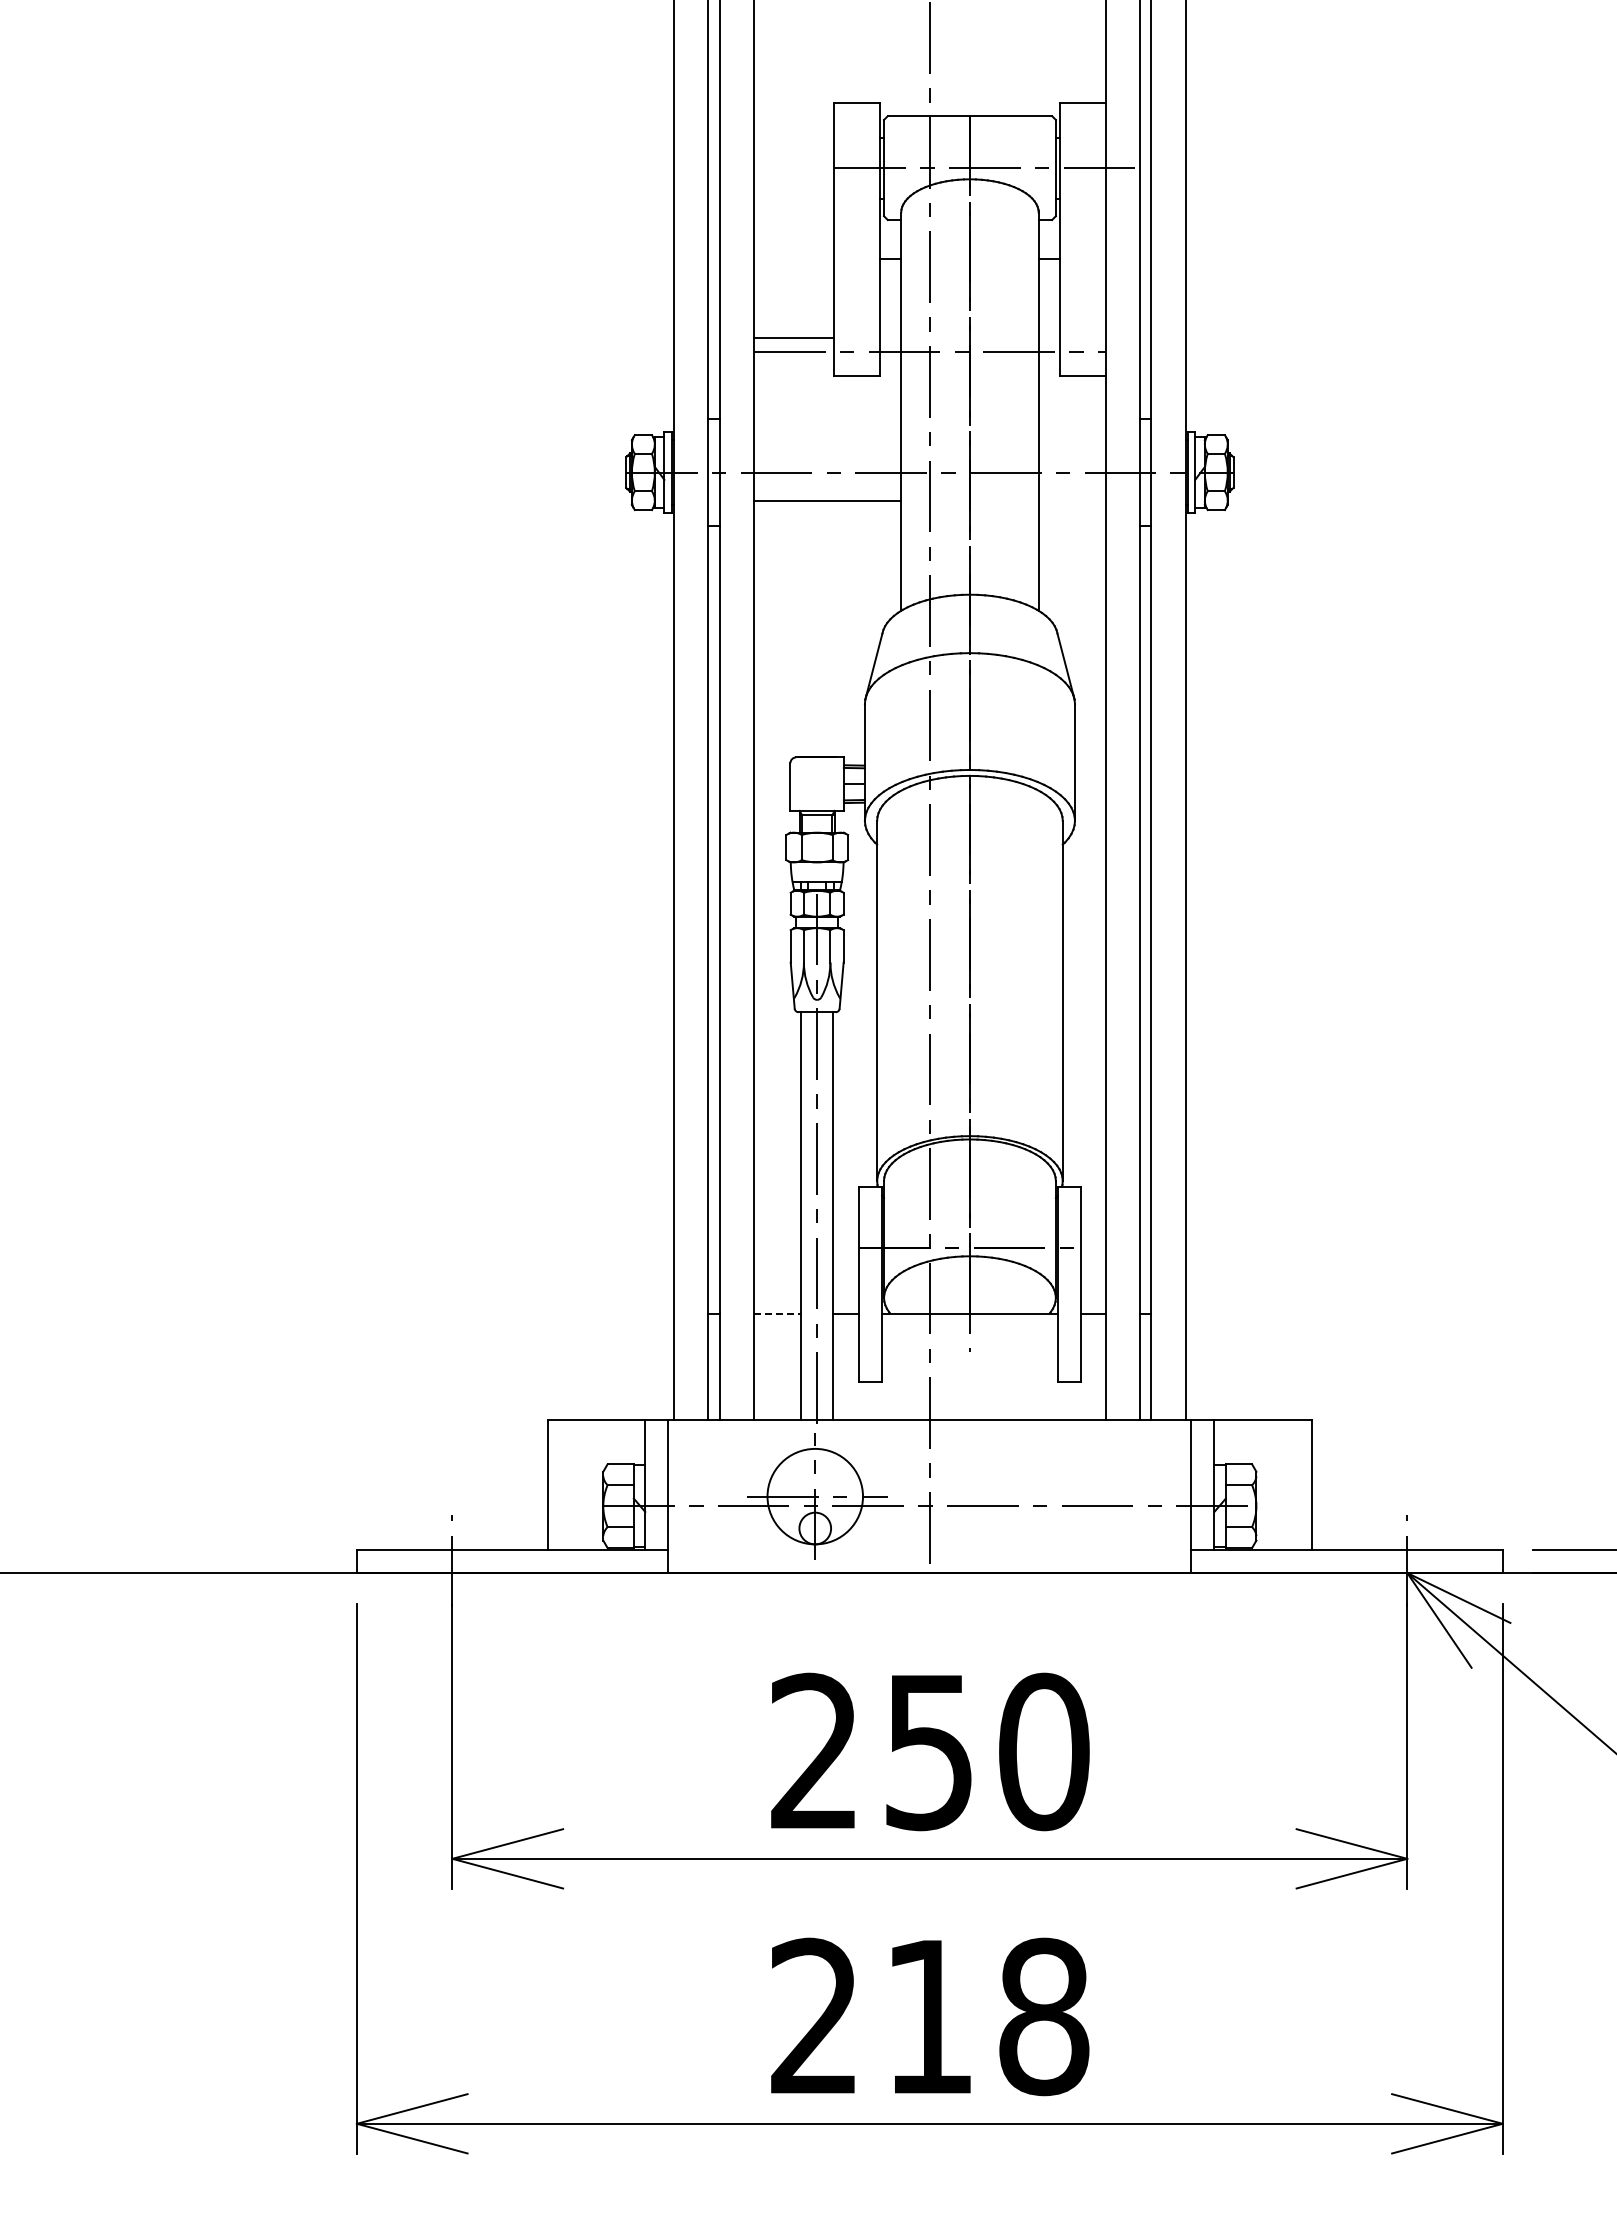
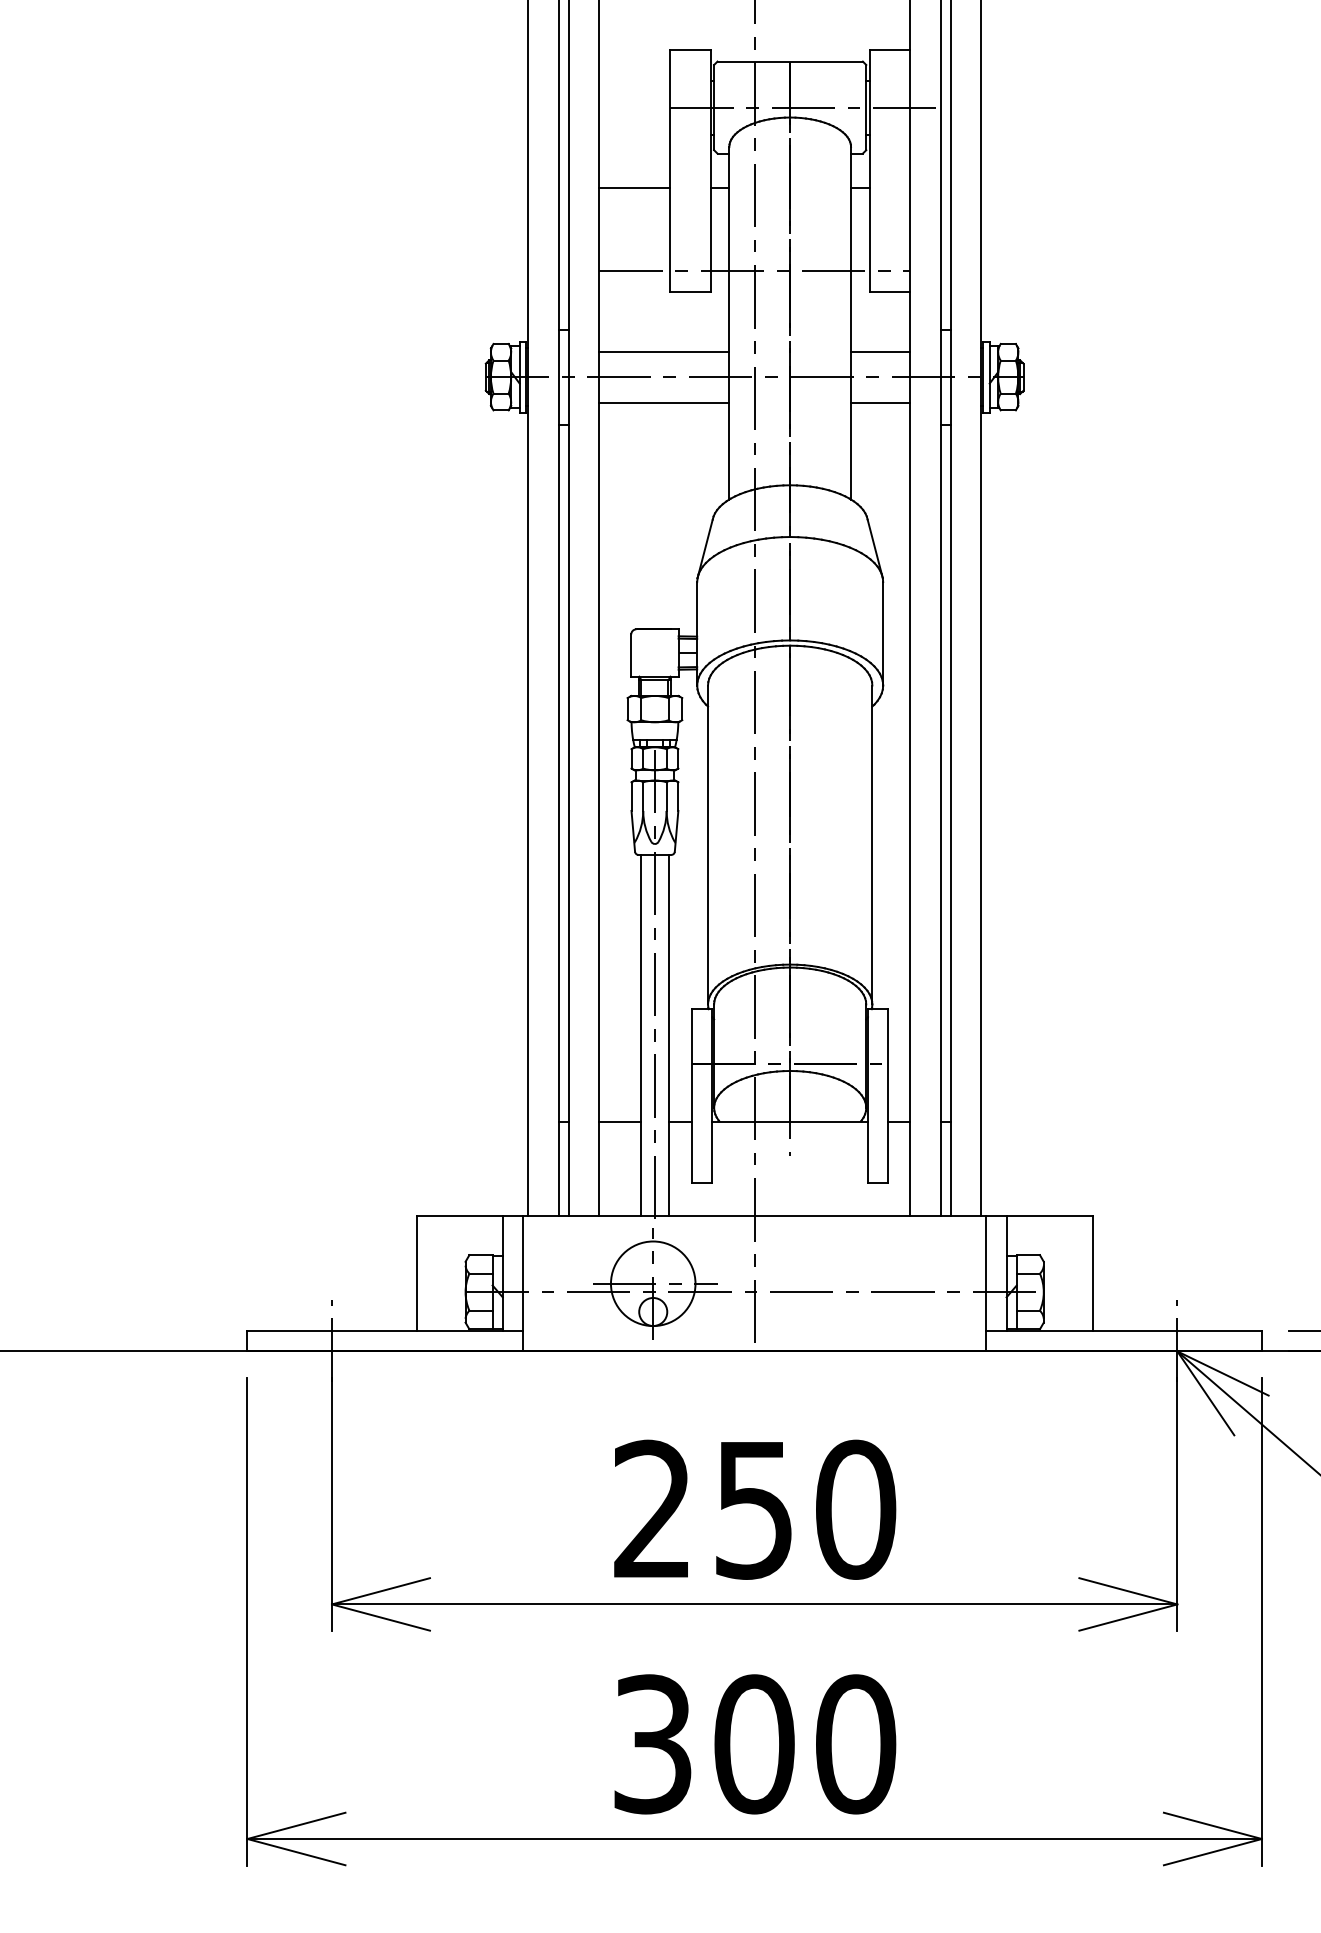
line: (794, 338) -> (634, 188), moved
line: (827, 443) -> (664, 351), added
line: (1071, 443) -> (880, 351), added
line: (1071, 501) -> (880, 402), added
line: (777, 1313) -> (619, 1121), dashed -> solid
text: (930, 2016) -> (755, 1744), 218 -> 300

